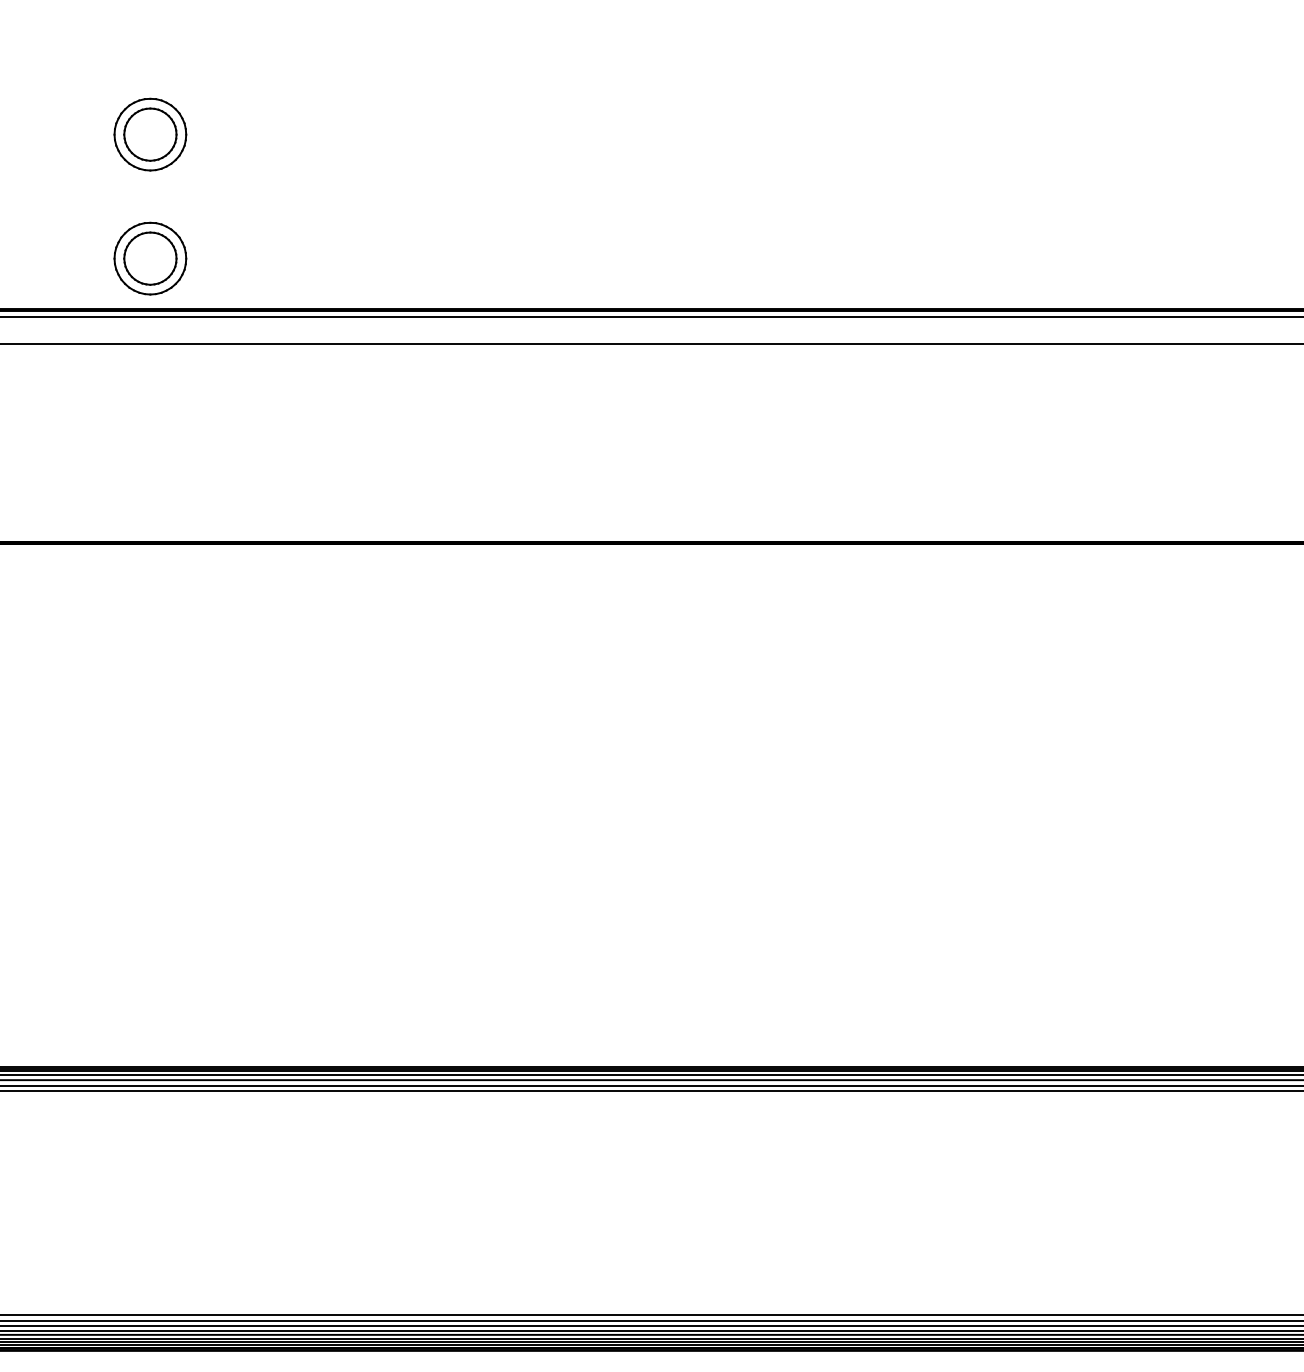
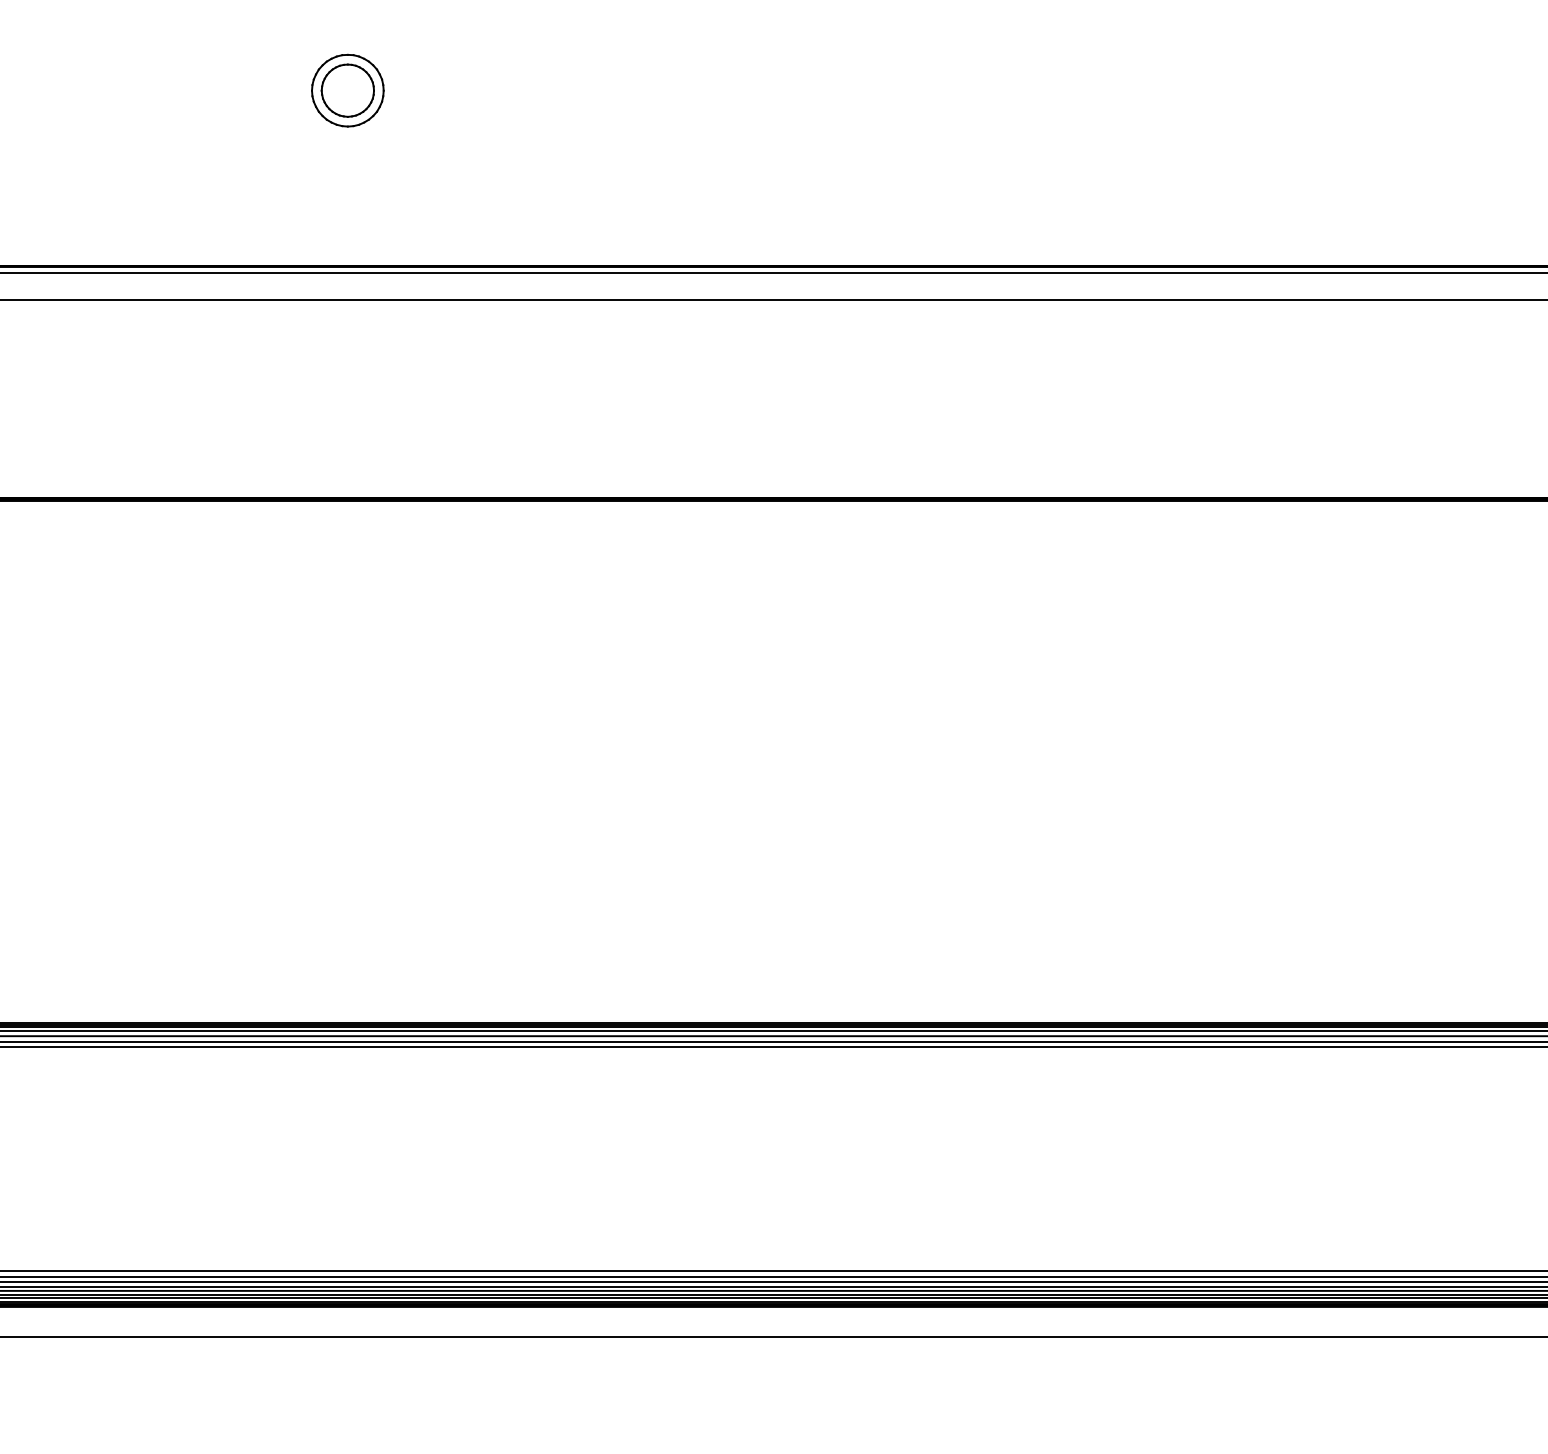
part: (150, 258) -> (347, 214), removed

